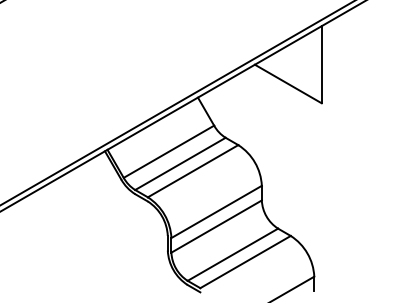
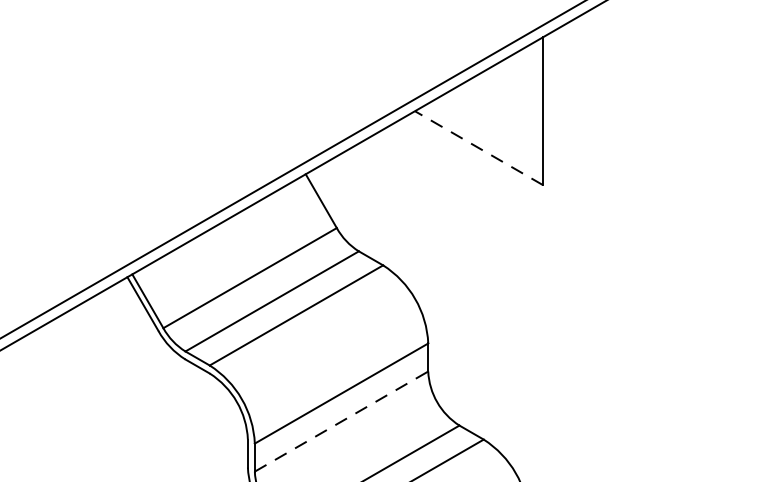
line: (288, 84) -> (479, 149), solid -> dashed
line: (217, 226) -> (343, 421), solid -> dashed

